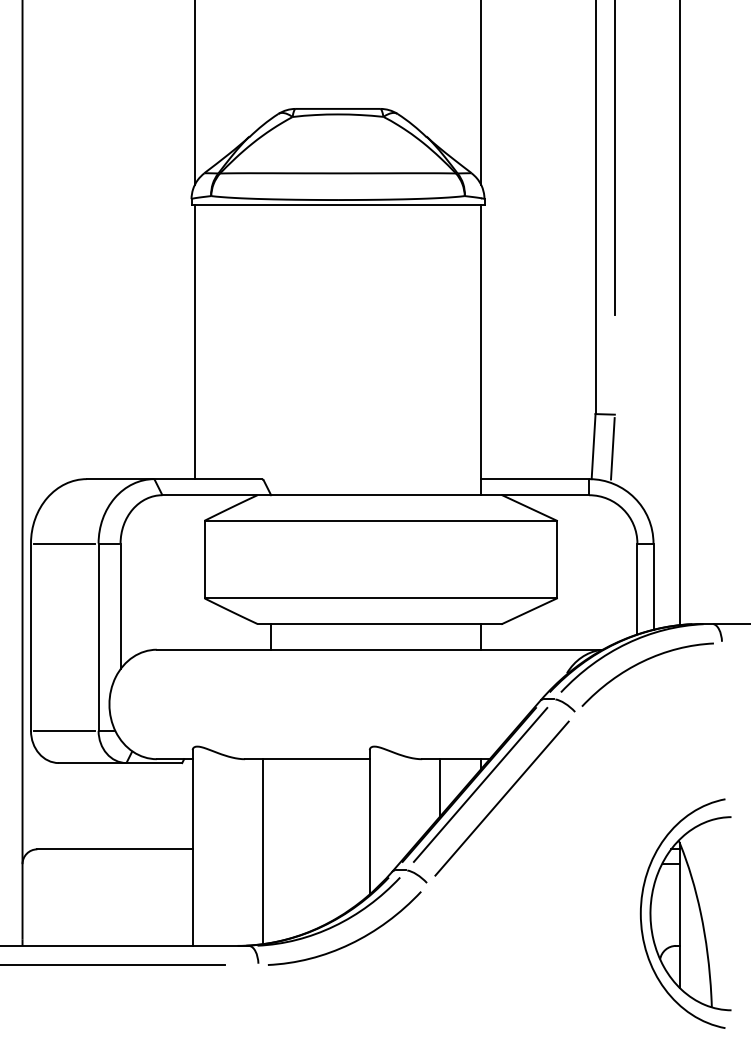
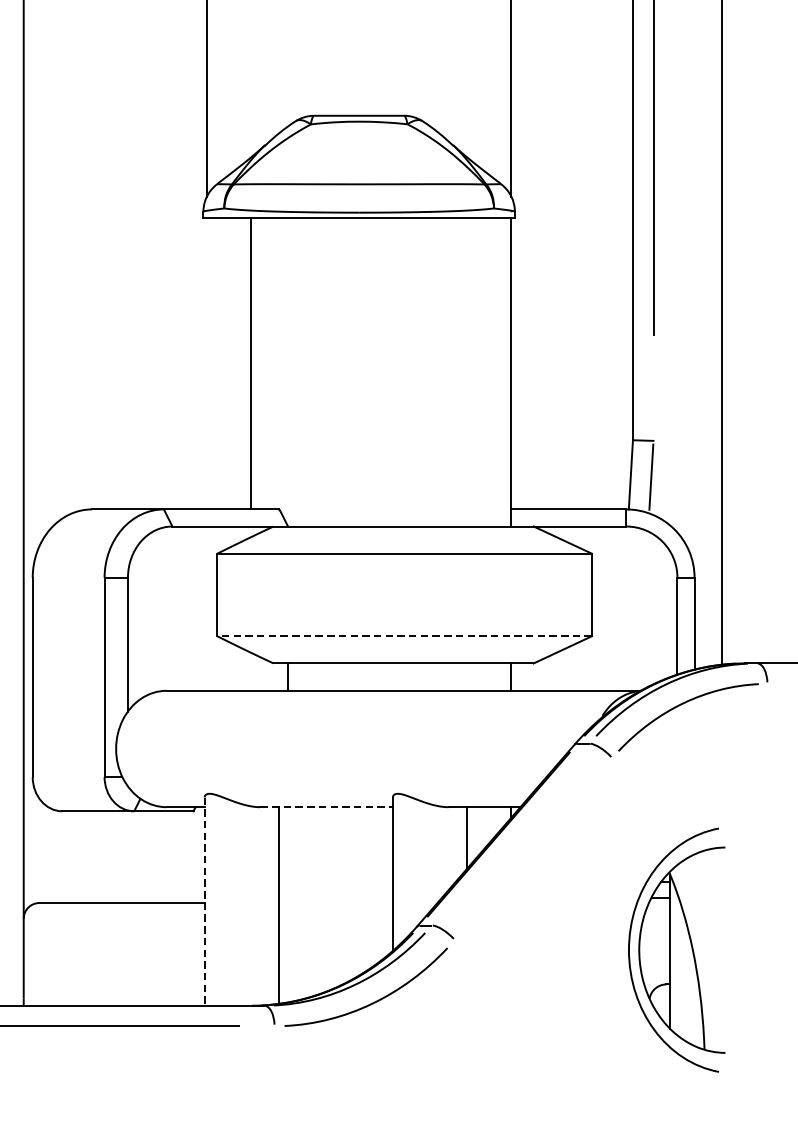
line: (194, 342) -> (251, 364), moved
line: (64, 543) -> (68, 577), removed
line: (380, 598) -> (404, 636), solid -> dashed
line: (64, 730) -> (68, 776), removed
line: (307, 759) -> (326, 807), solid -> dashed
line: (480, 784) -> (510, 834), removed
line: (501, 798) -> (532, 848), removed
line: (192, 848) -> (204, 902), solid -> dashed
part: (685, 913) -> (676, 949), moved

